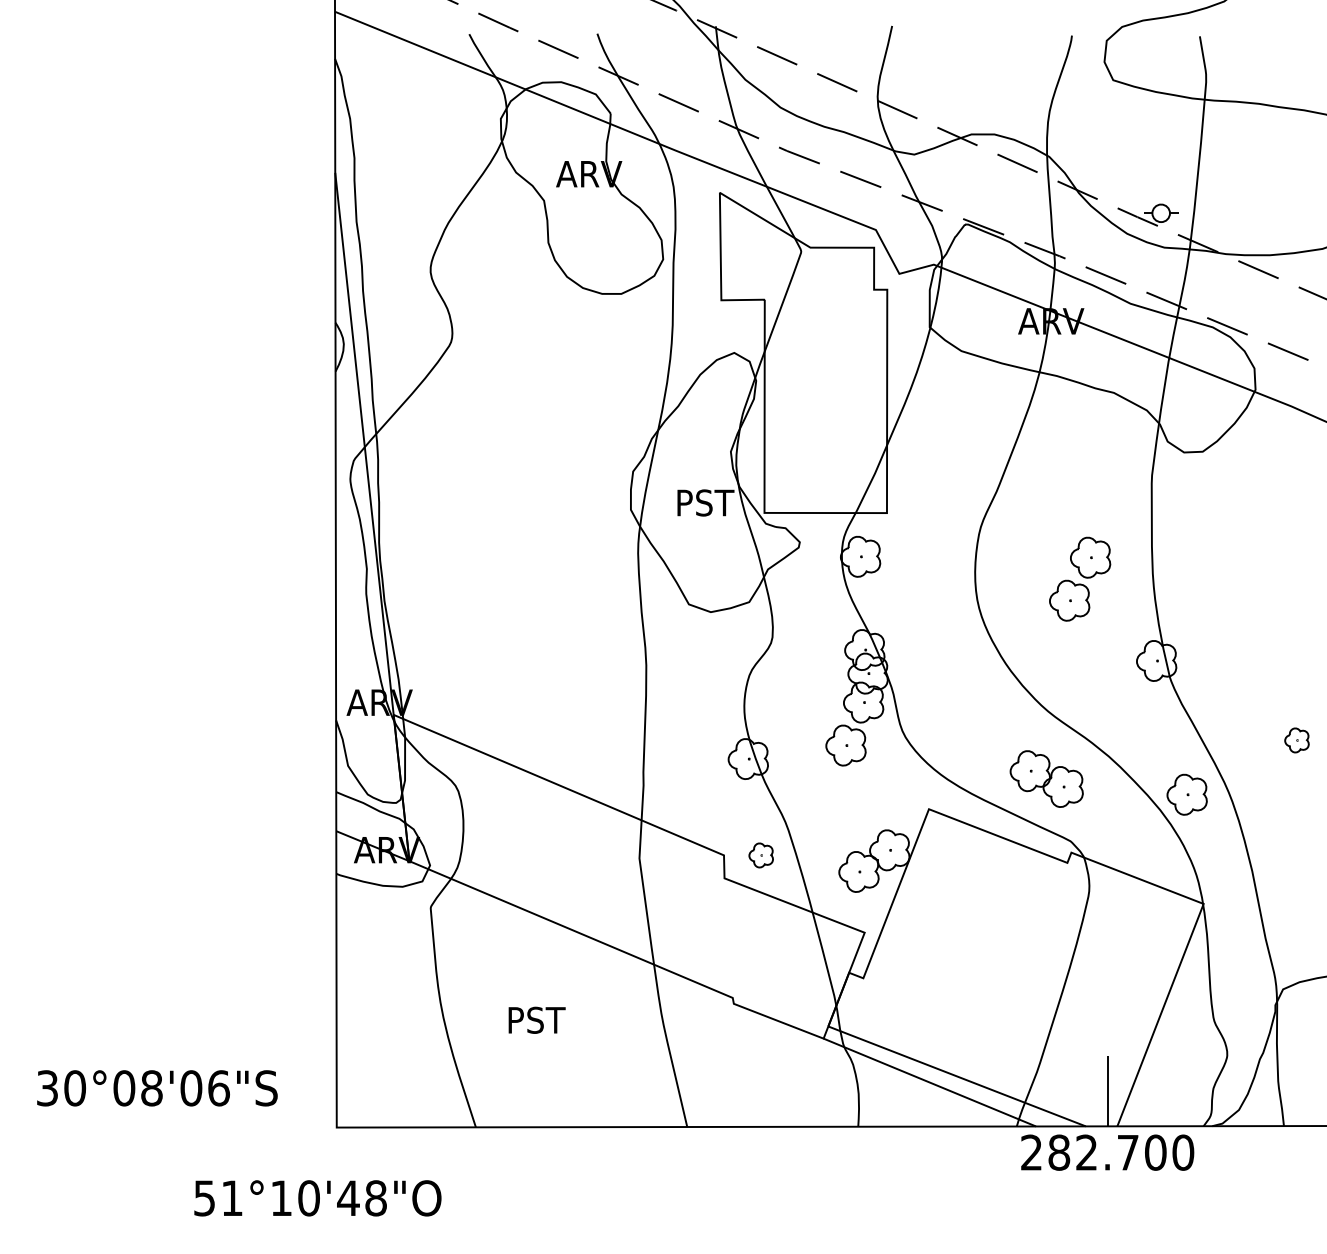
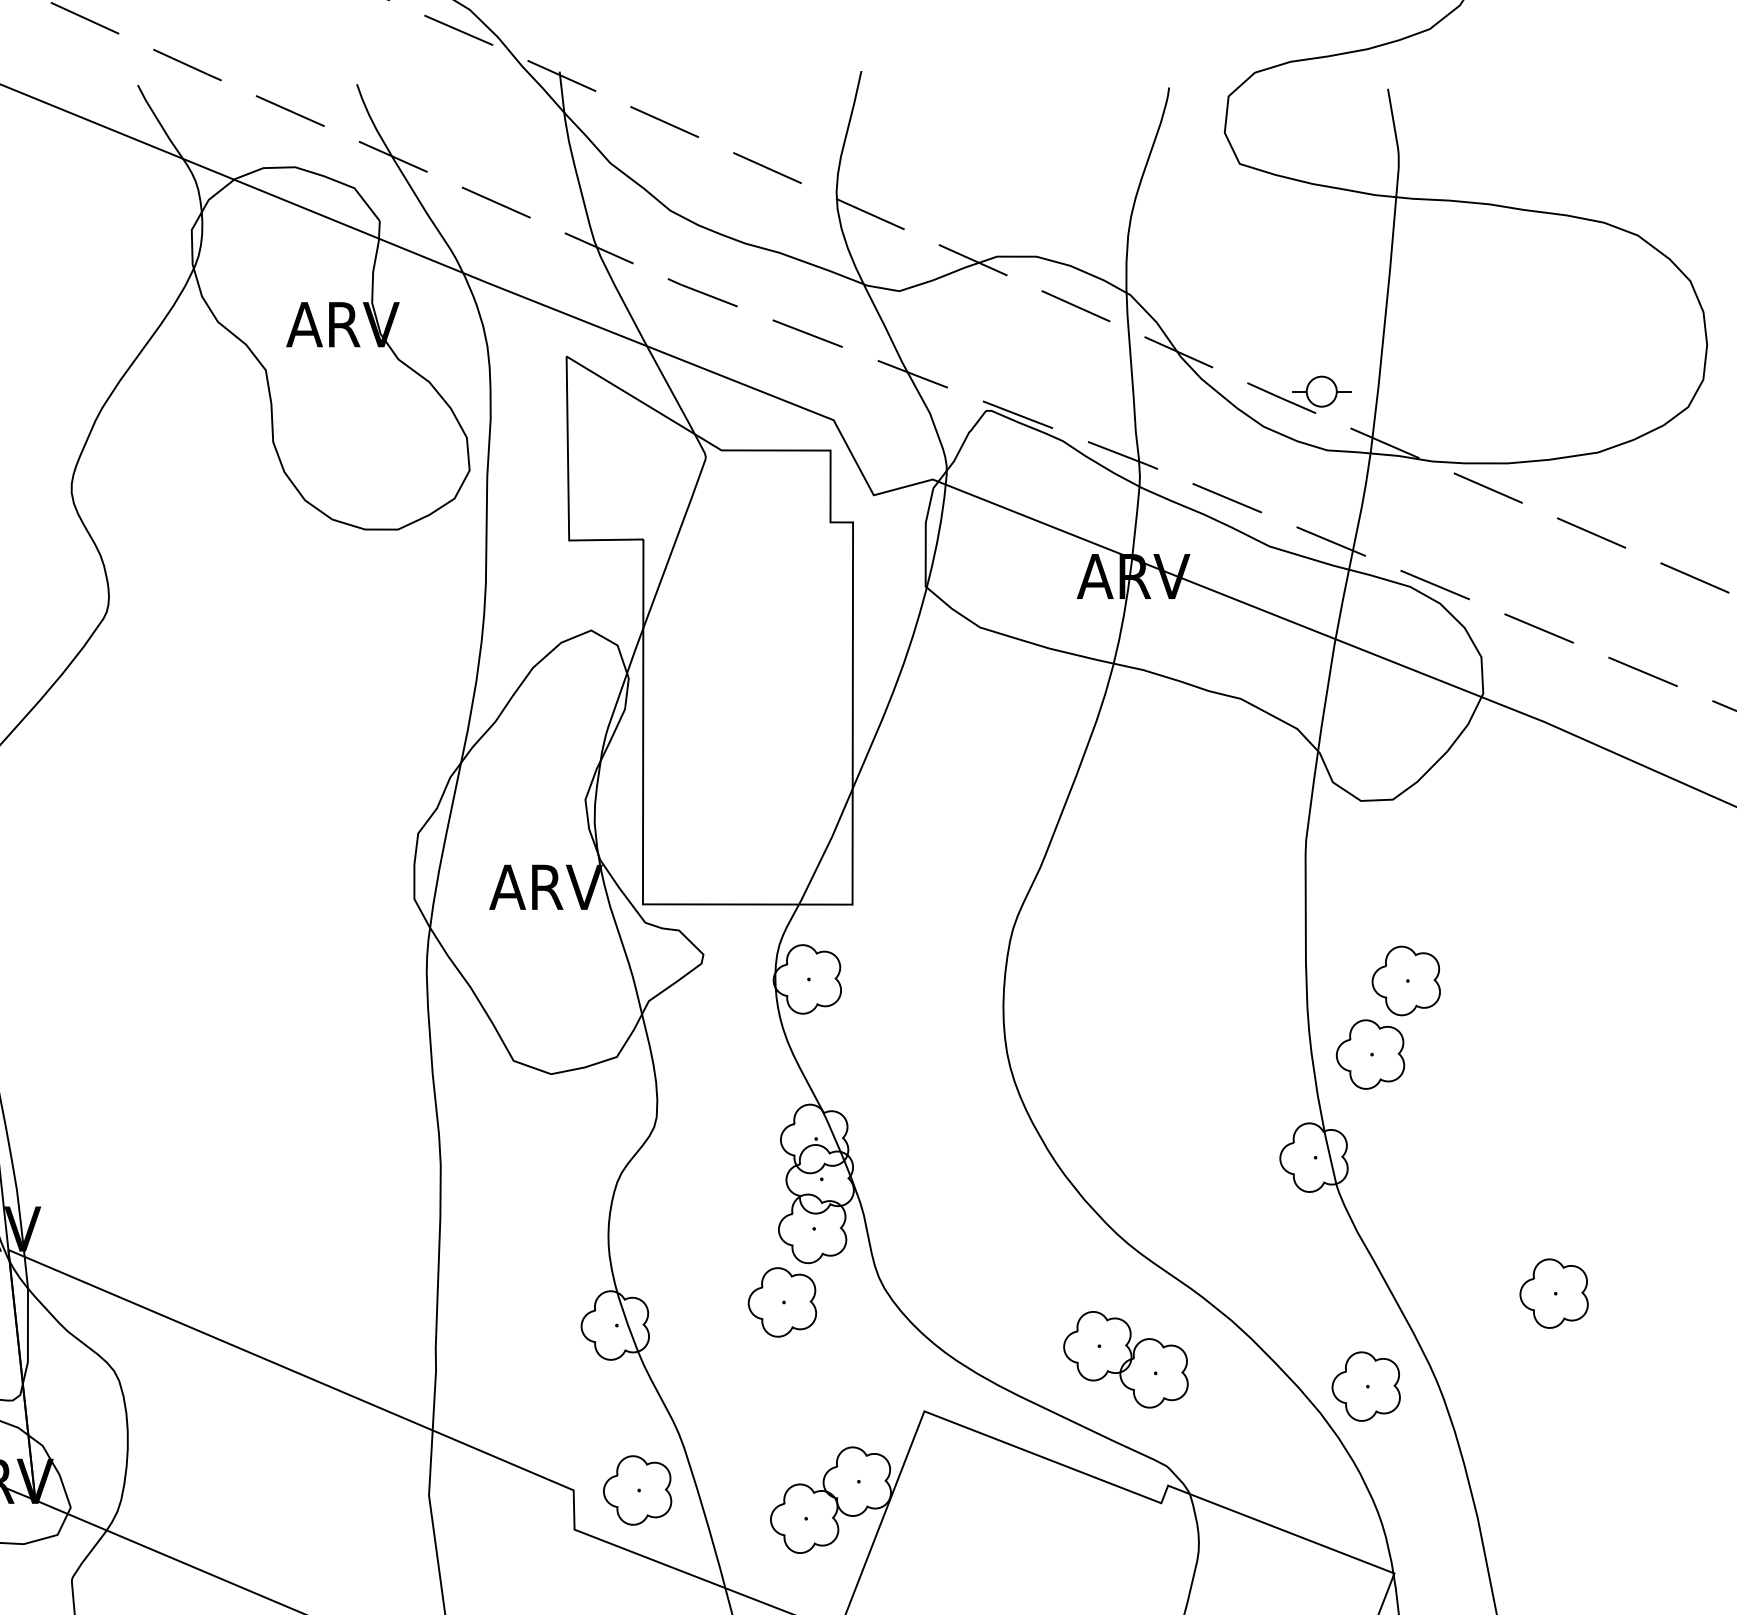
text: (707, 502) -> (545, 886), PST -> ARV
part: (1080, 578) -> (1389, 1016), moved
part: (1296, 740) -> (1553, 1293), size x1.67
part: (760, 855) -> (636, 1490), size x1.67

